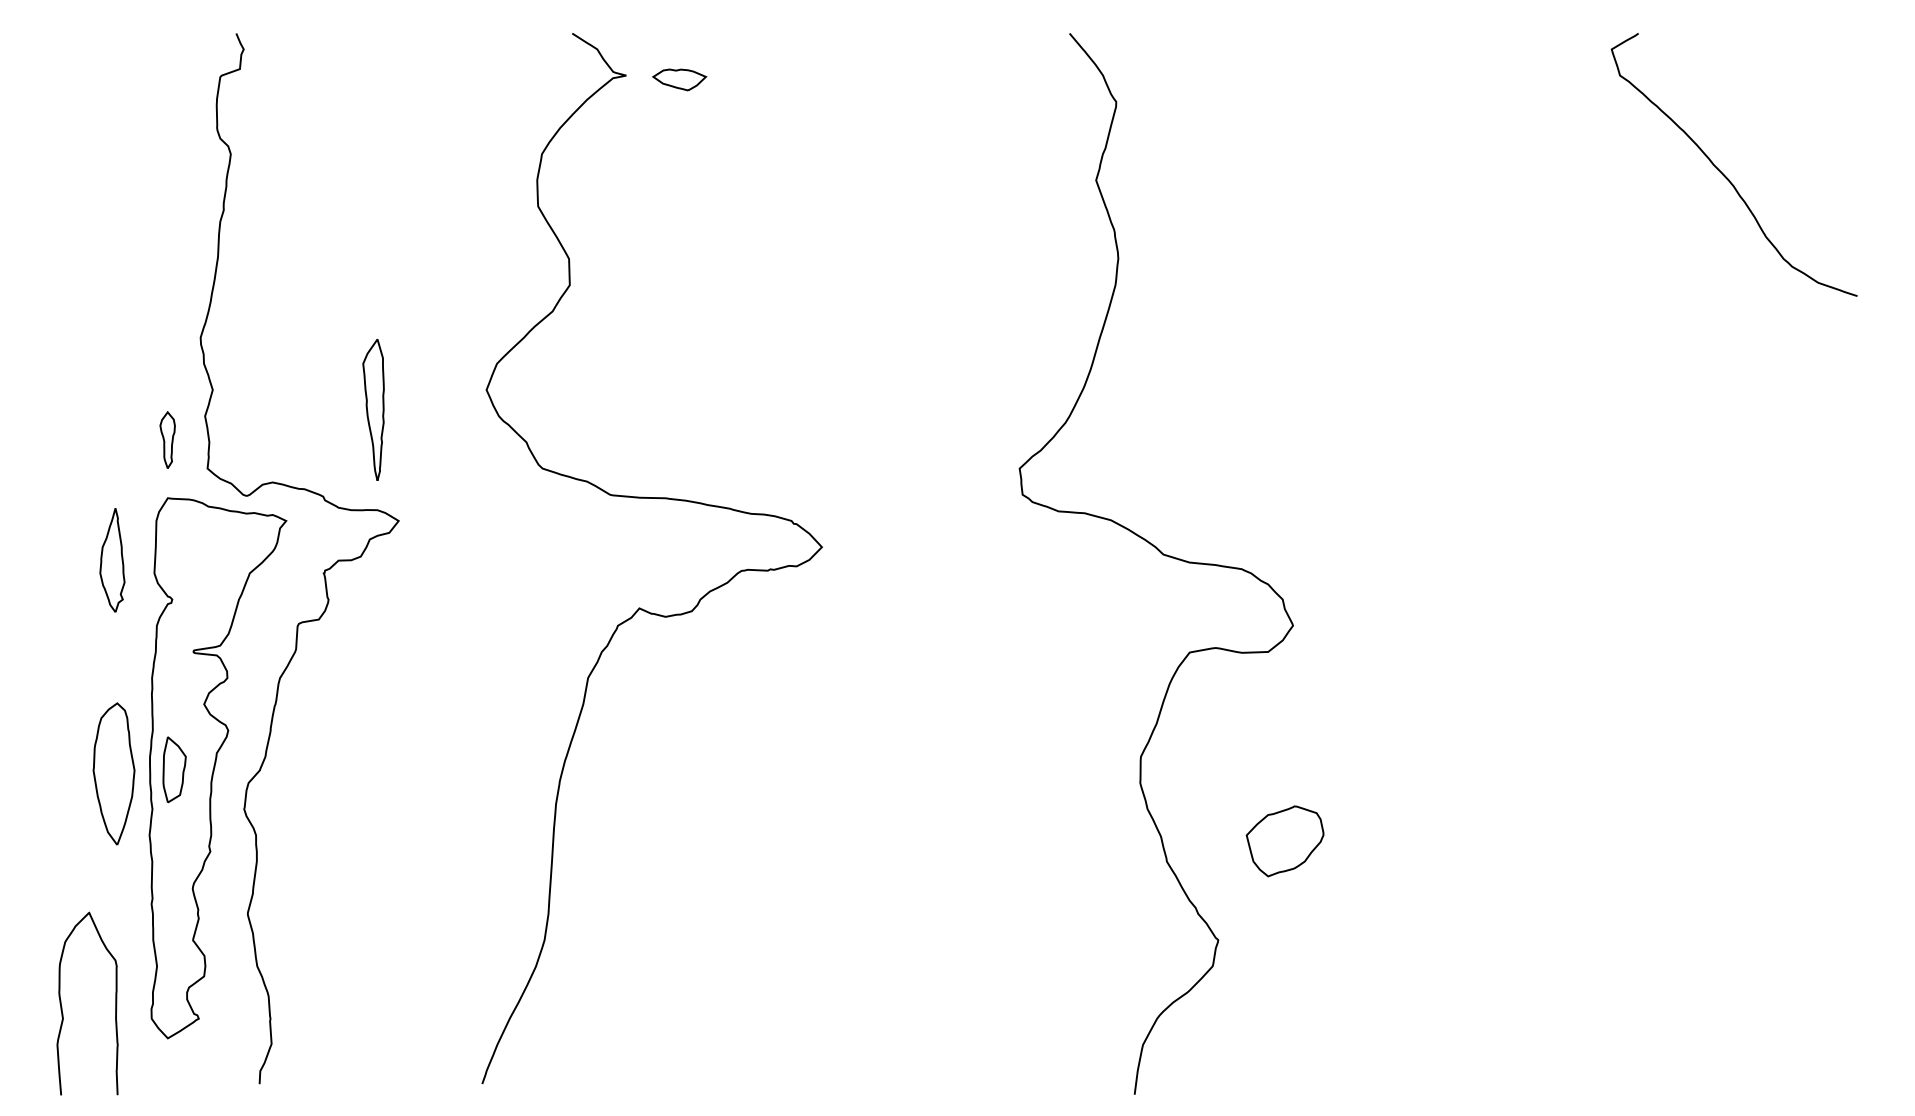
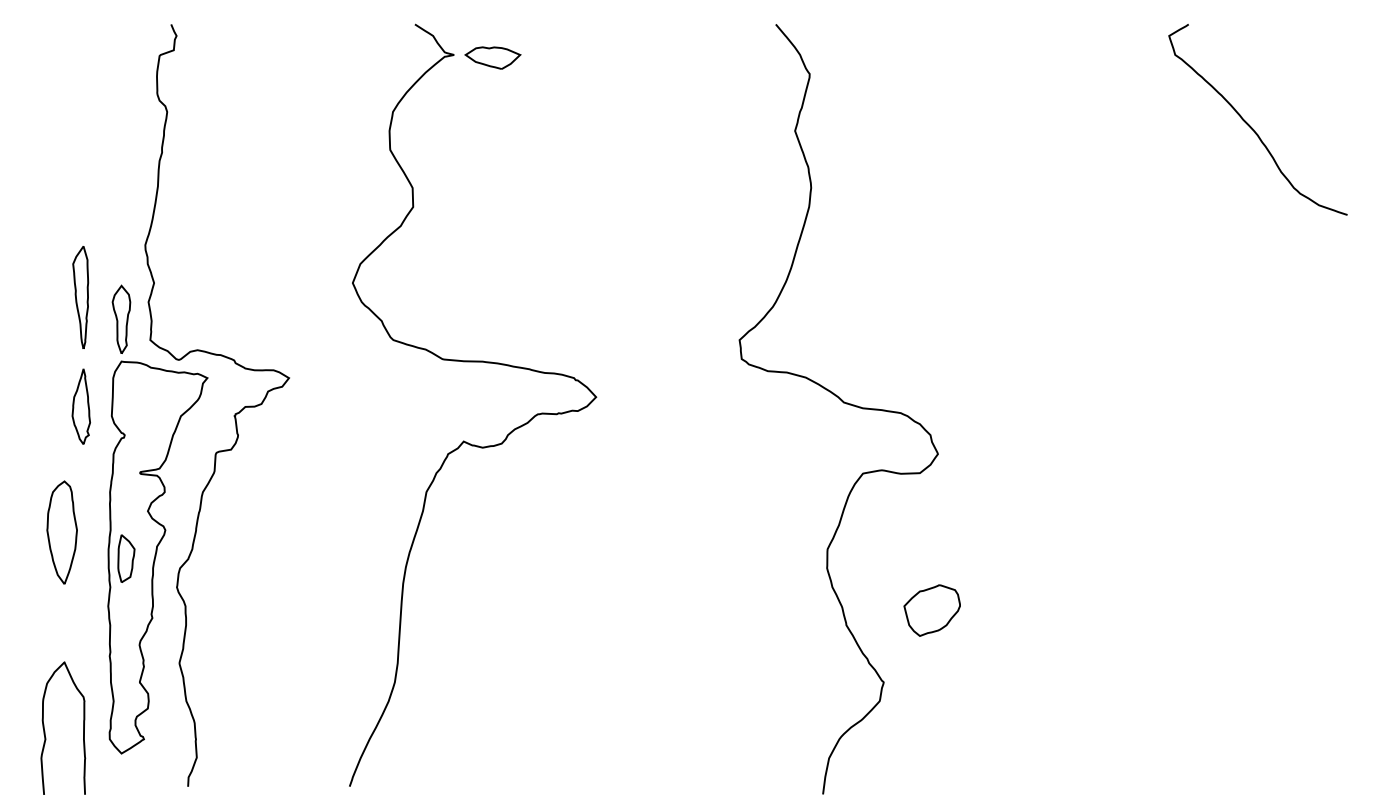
part: (679, 79) -> (492, 57), size x1.43
part: (373, 409) -> (80, 297), moved
part: (167, 439) -> (121, 319), size x1.67
part: (113, 773) -> (61, 532), moved

